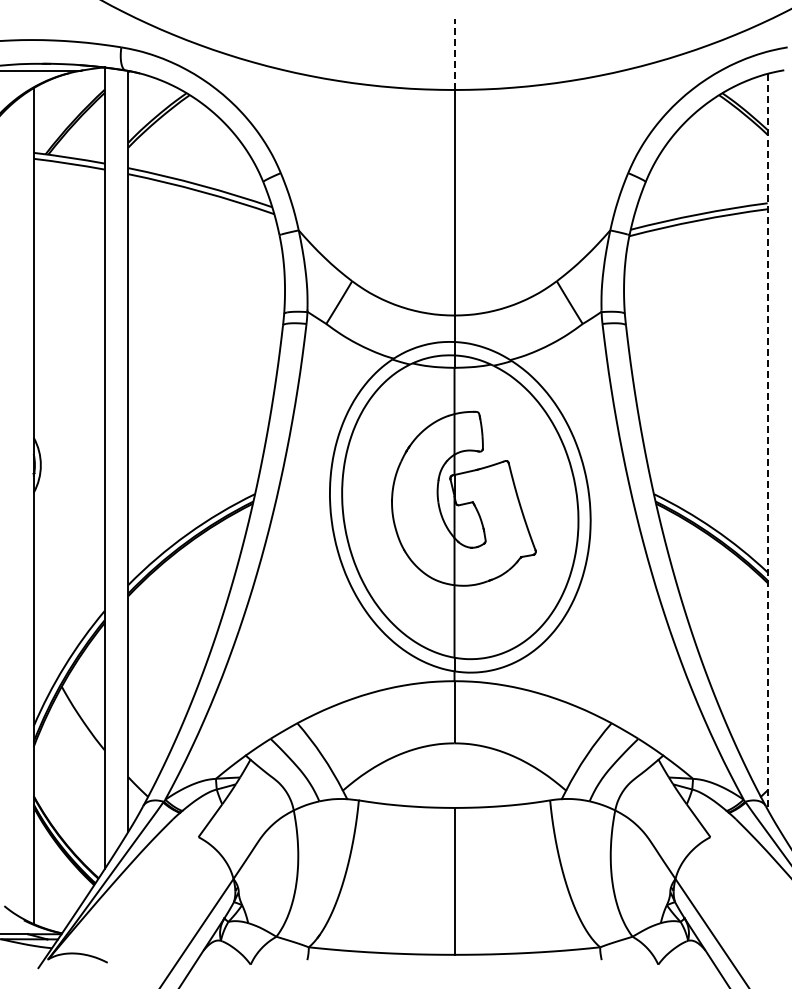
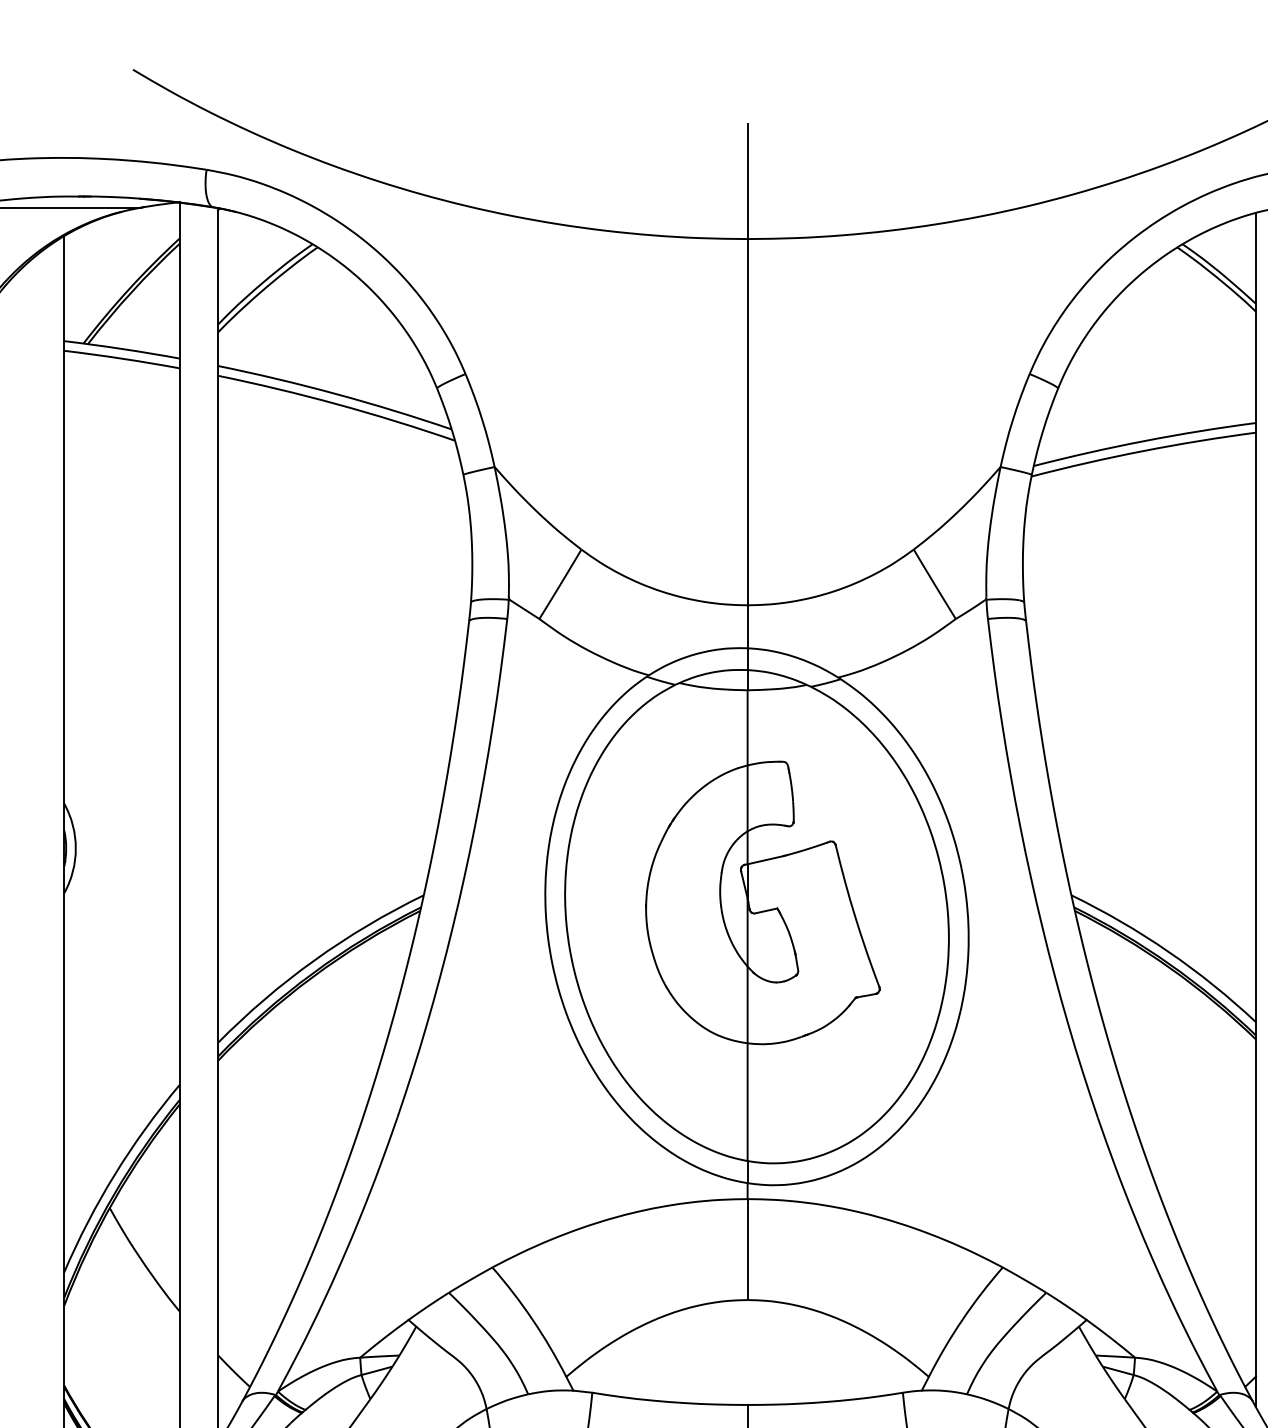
line: (454, 54) -> (747, 181), dashed -> solid
line: (767, 441) -> (1255, 809), dashed -> solid

